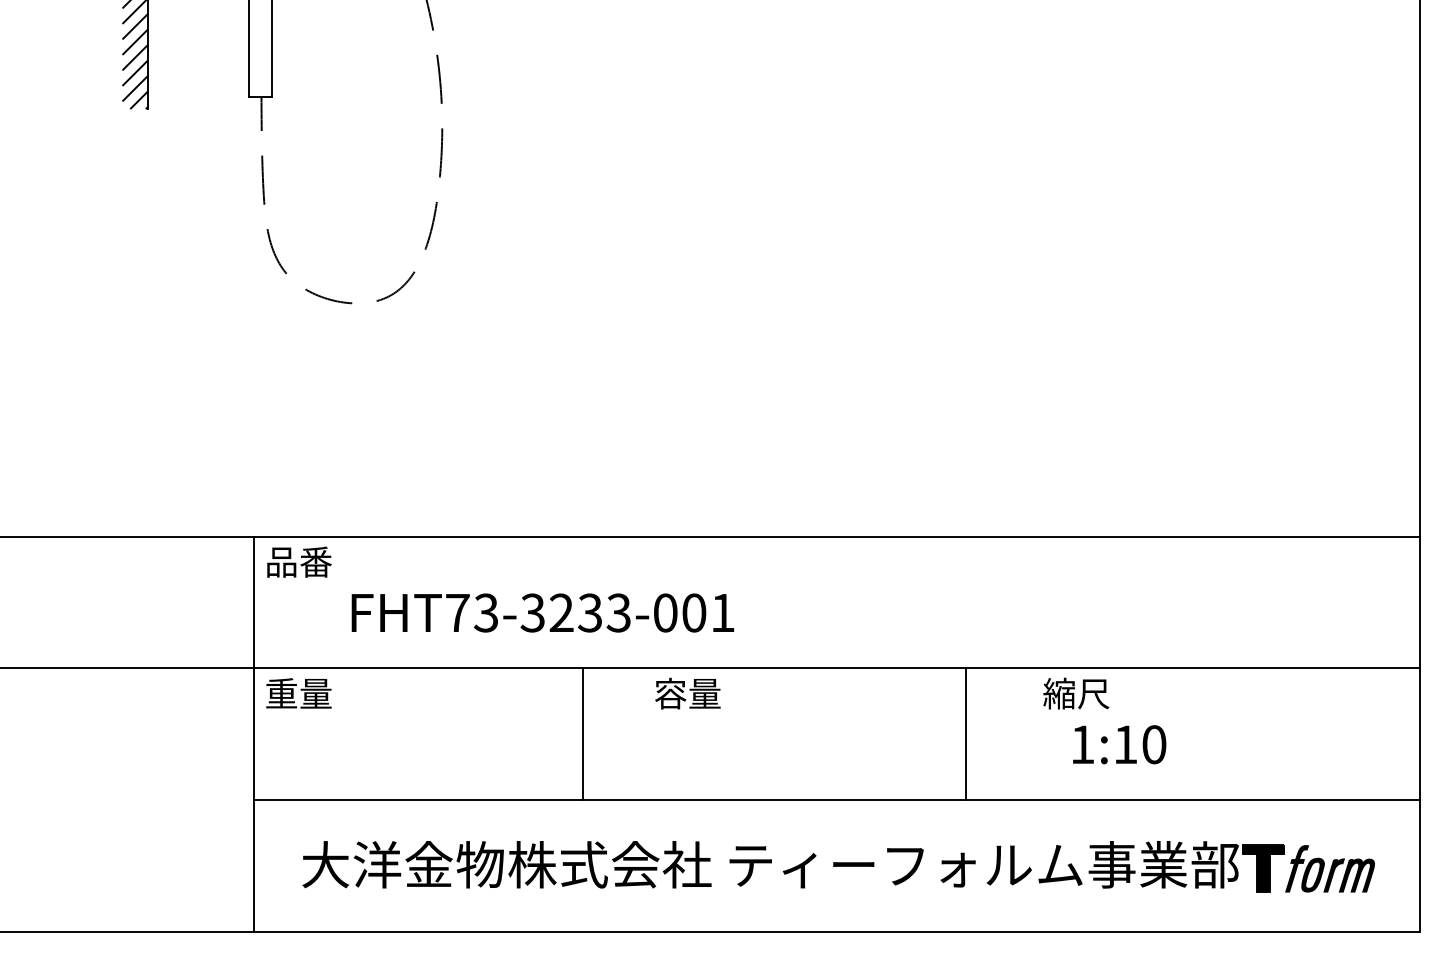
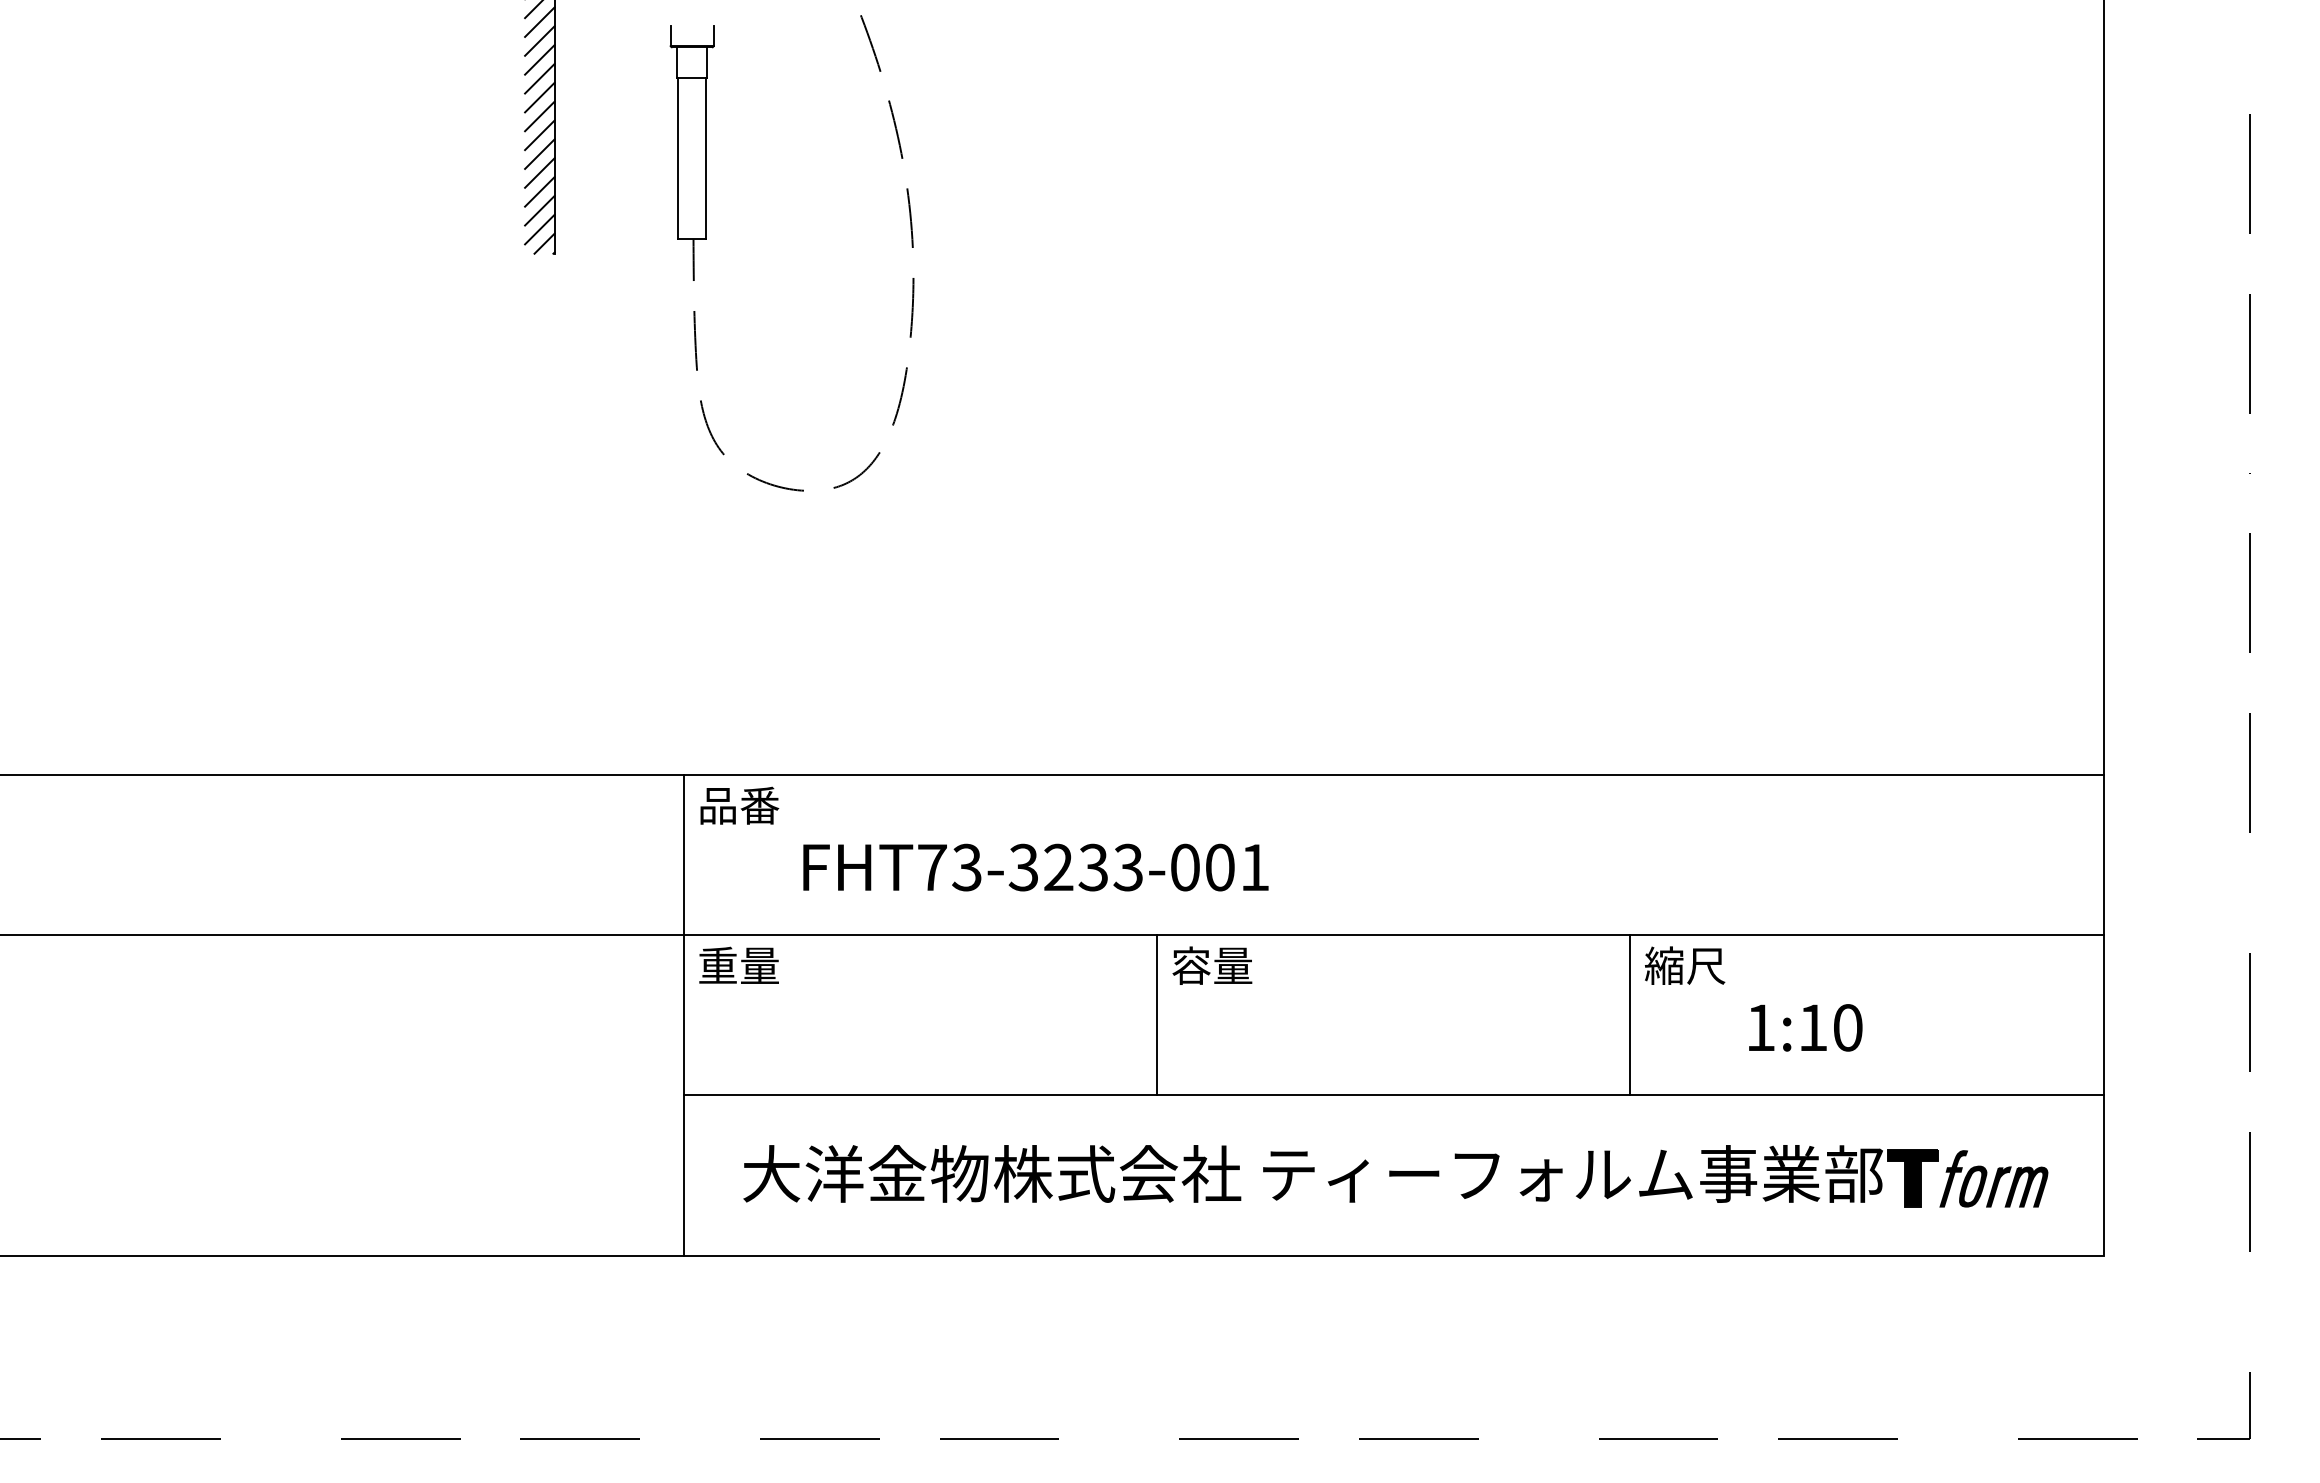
line: (582, 734) -> (1157, 1015), moved
line: (965, 734) -> (1630, 1015), moved
text: (1119, 744) -> (1805, 1027), moved

